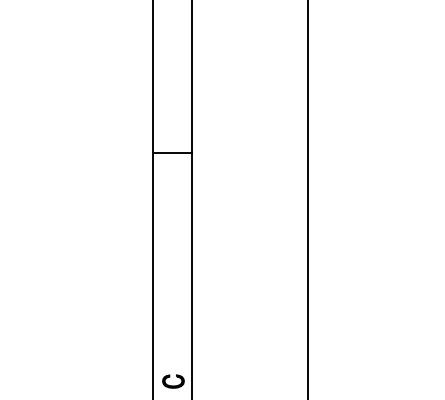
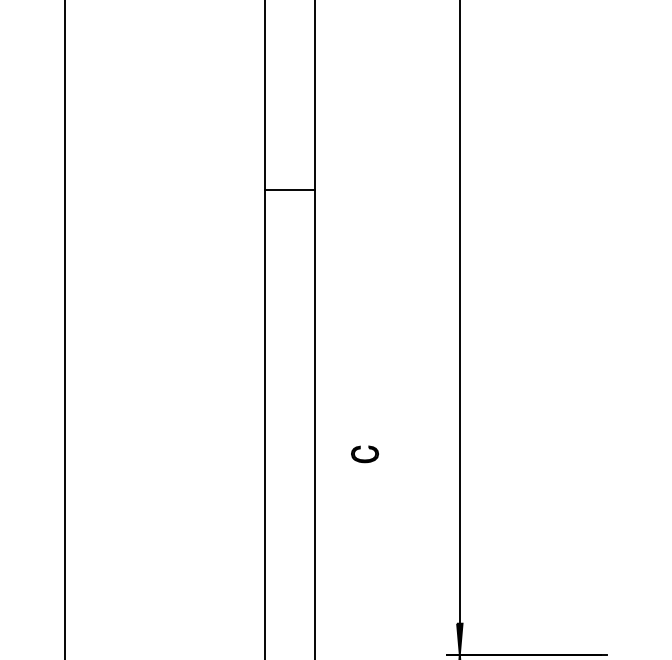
line: (172, 153) -> (289, 189), moved
part: (173, 381) -> (364, 454), moved

